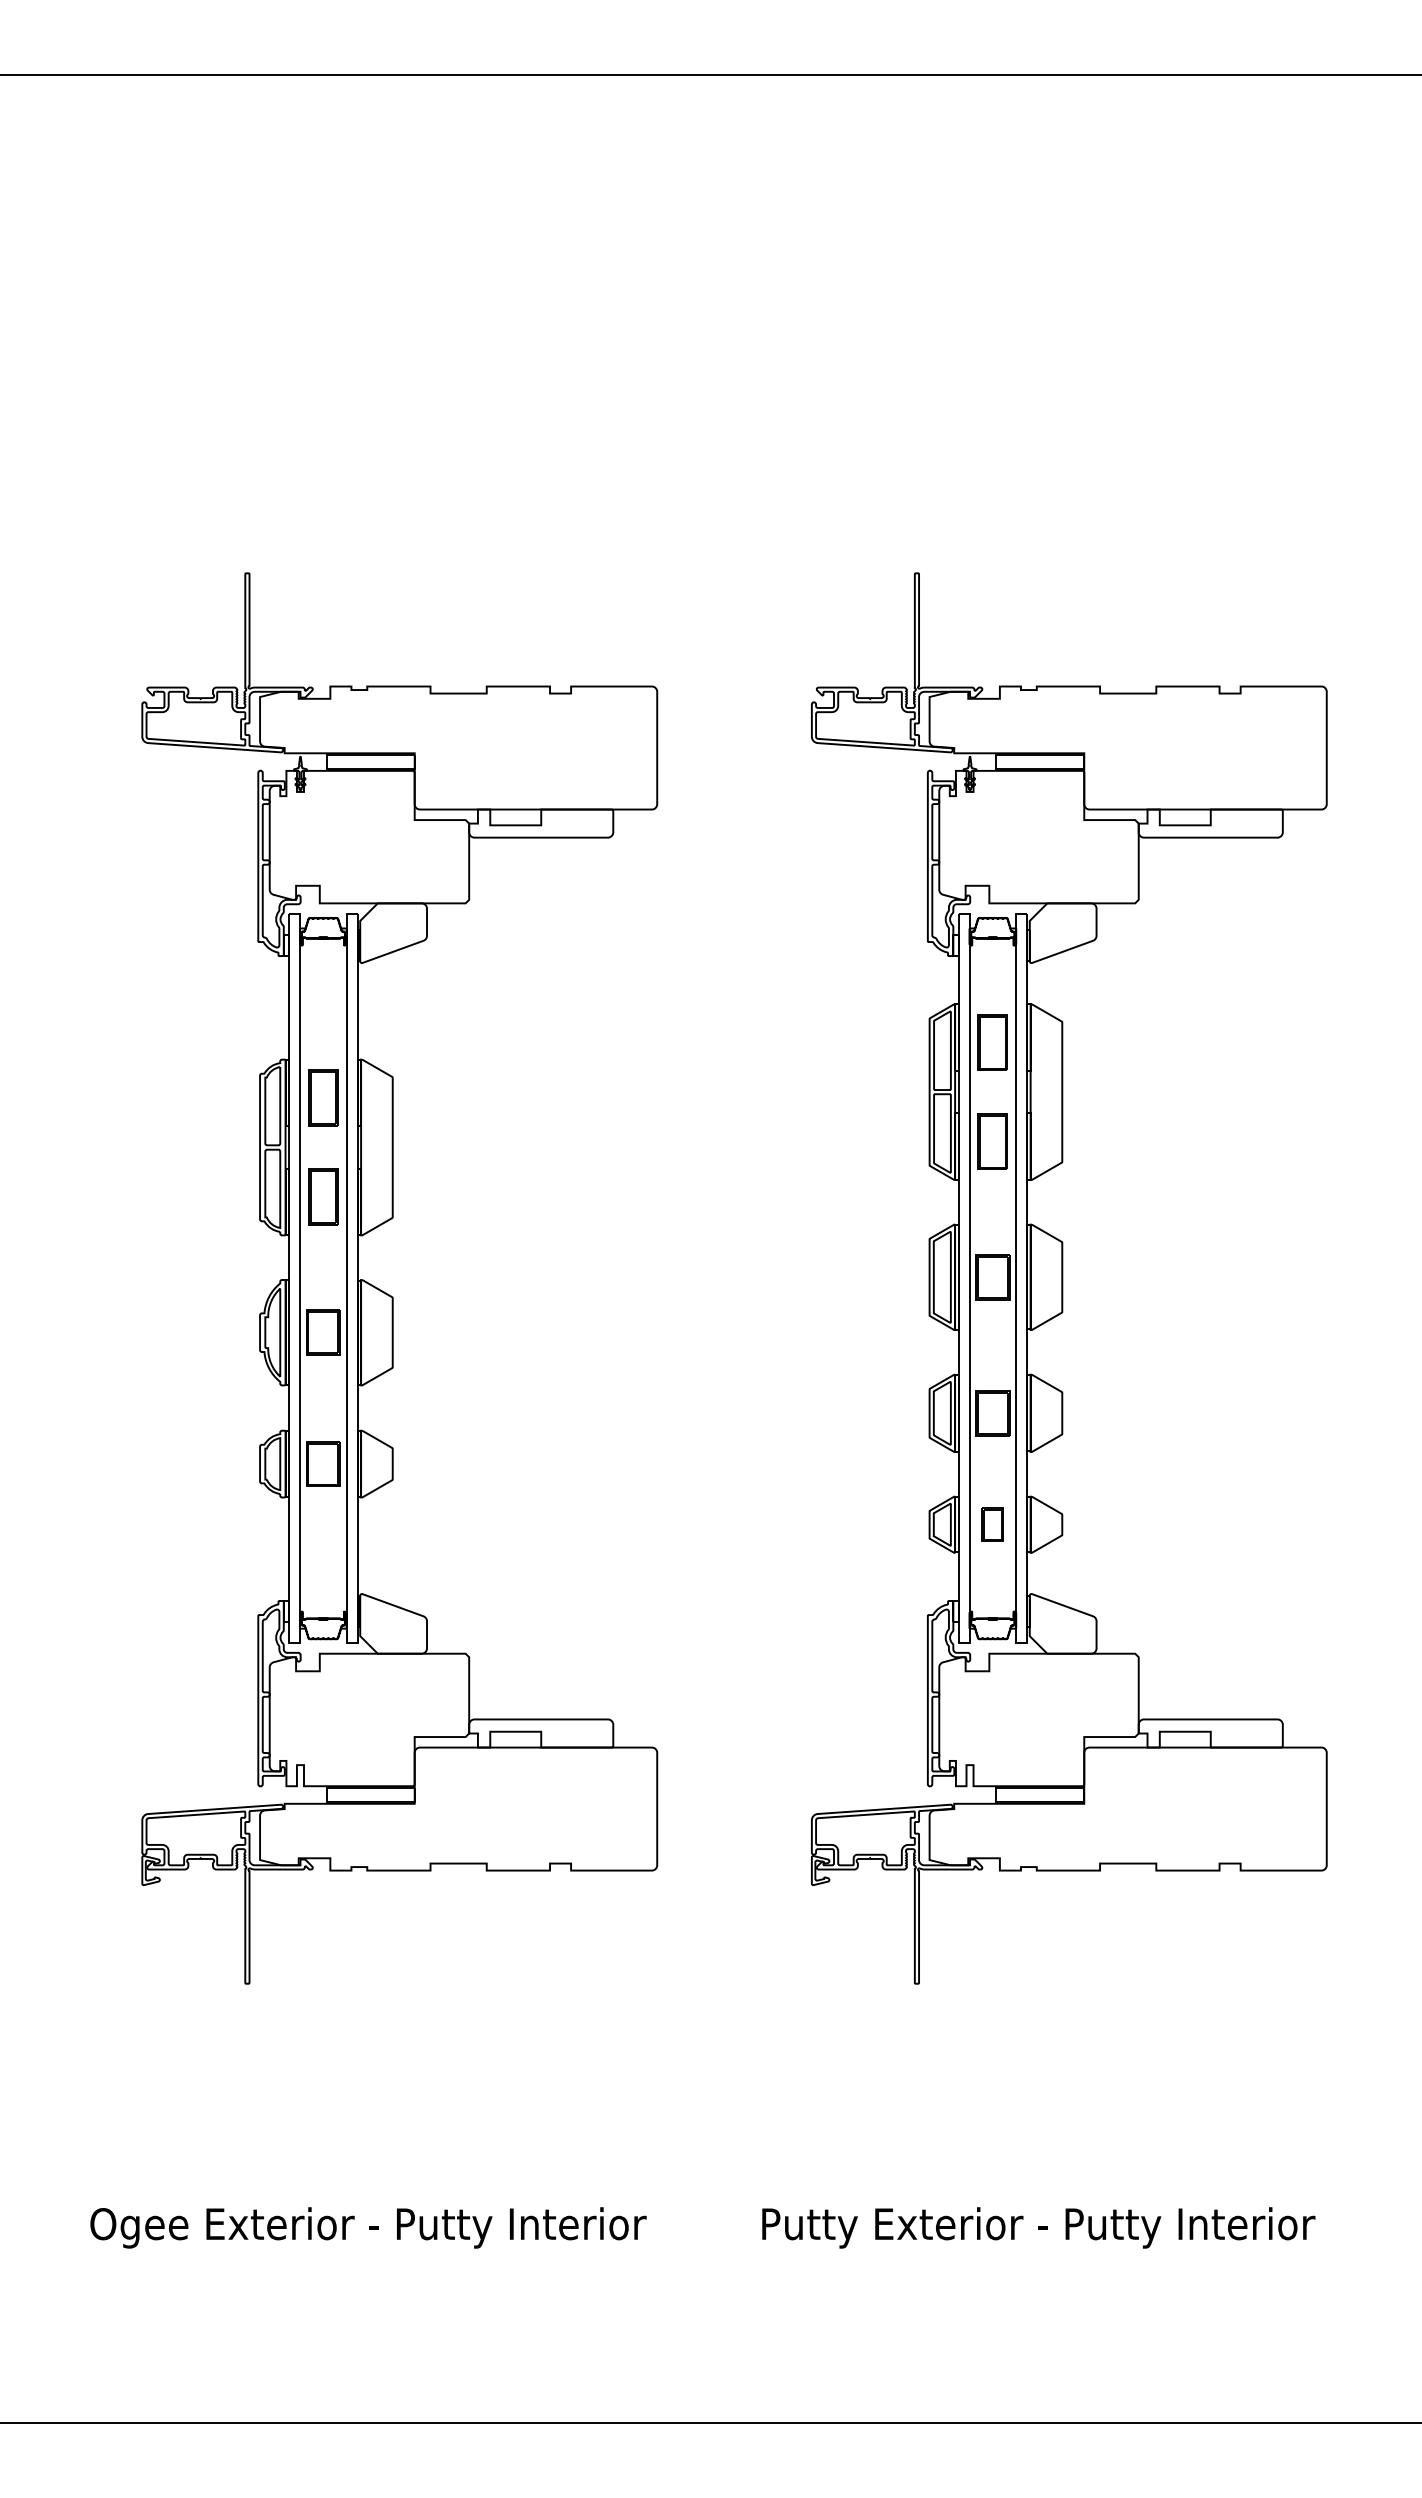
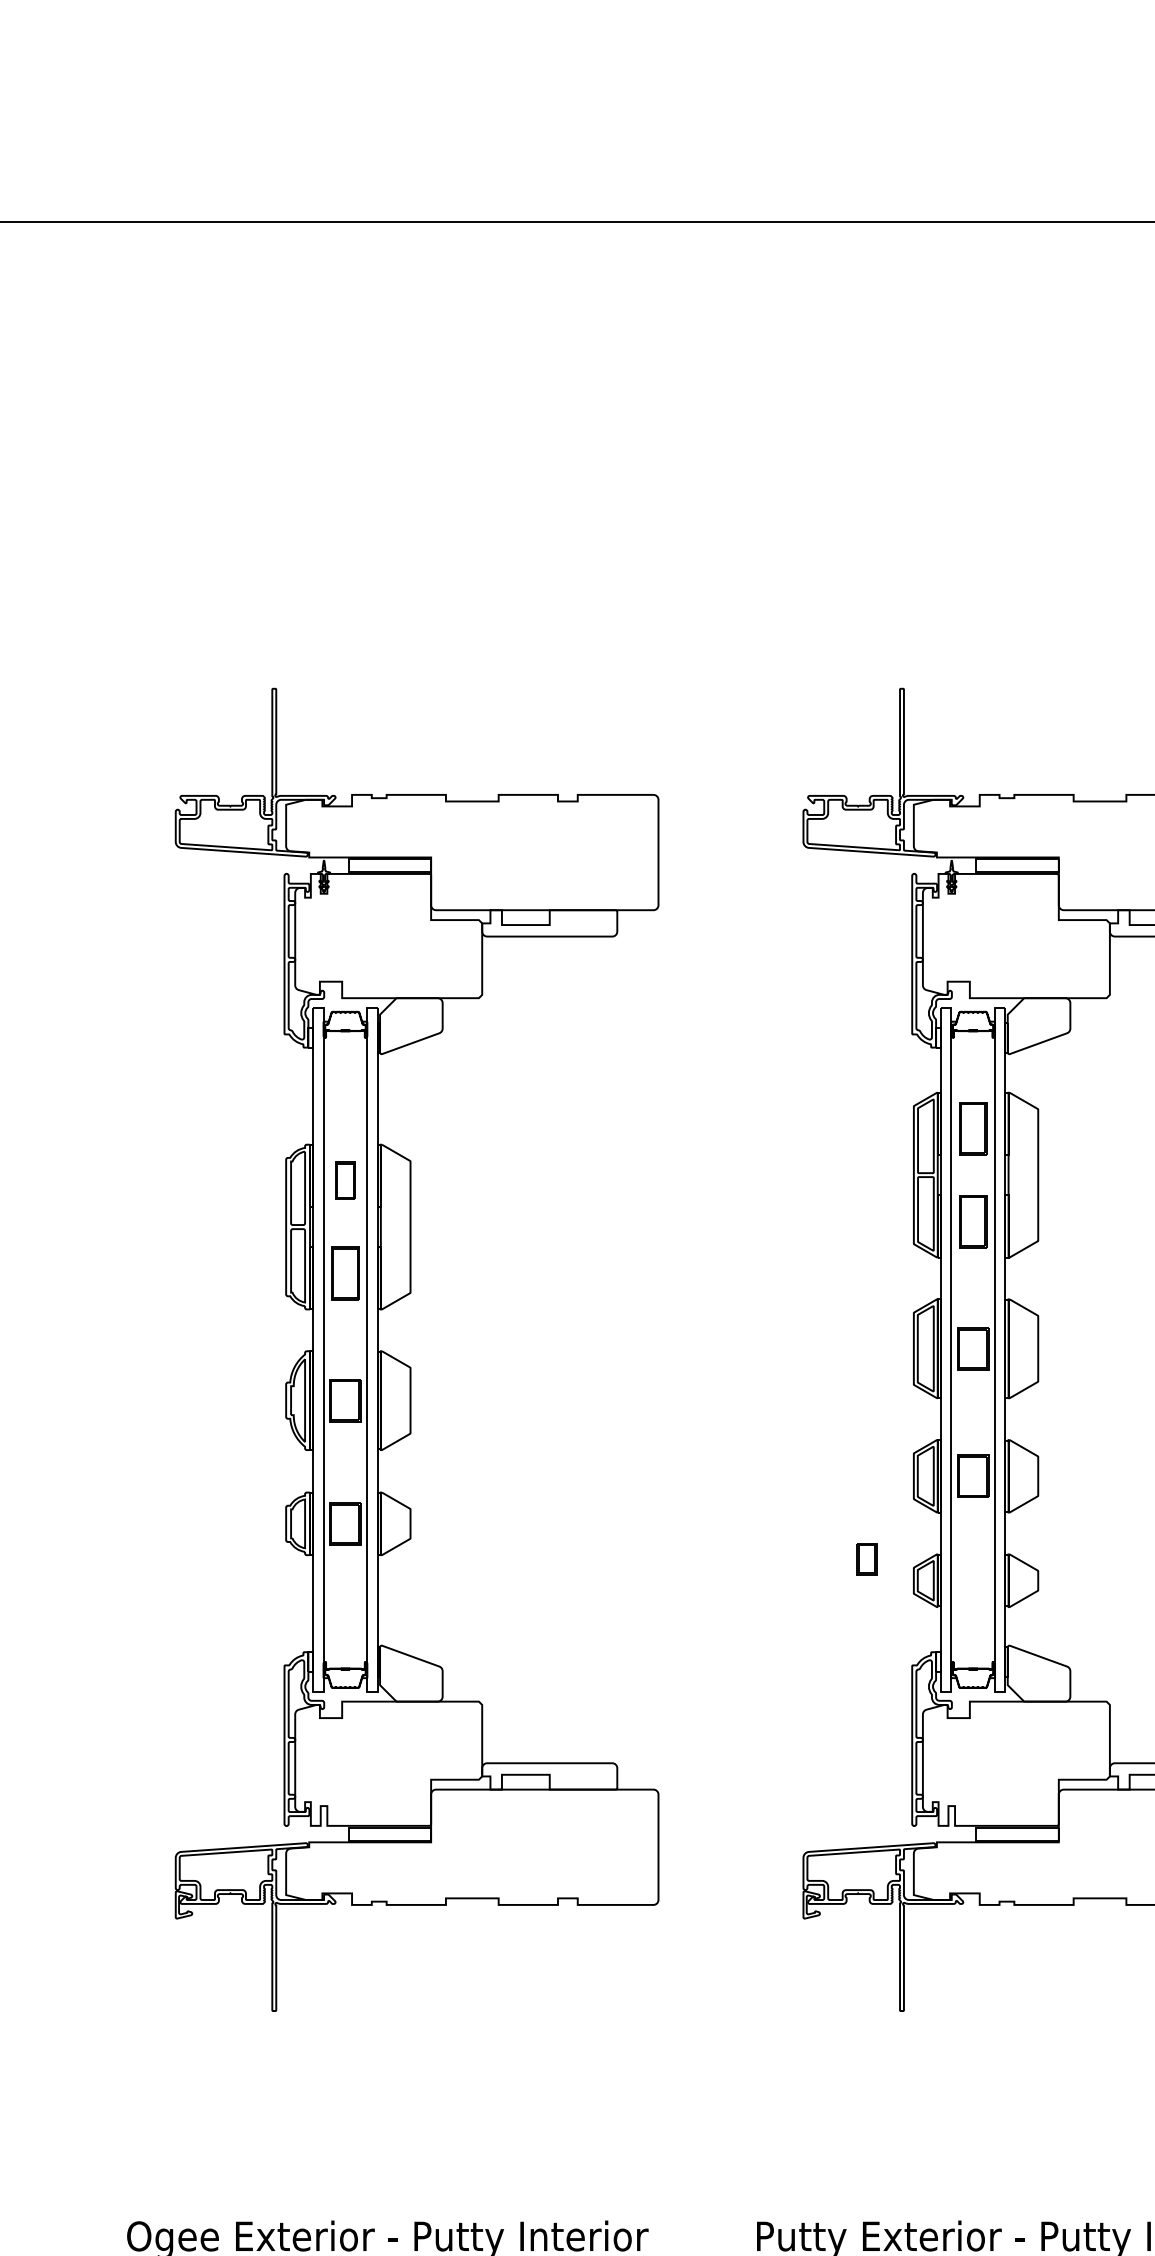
part: (323, 1097) -> (345, 1180), size x0.7
part: (992, 1524) -> (866, 1558), moved

